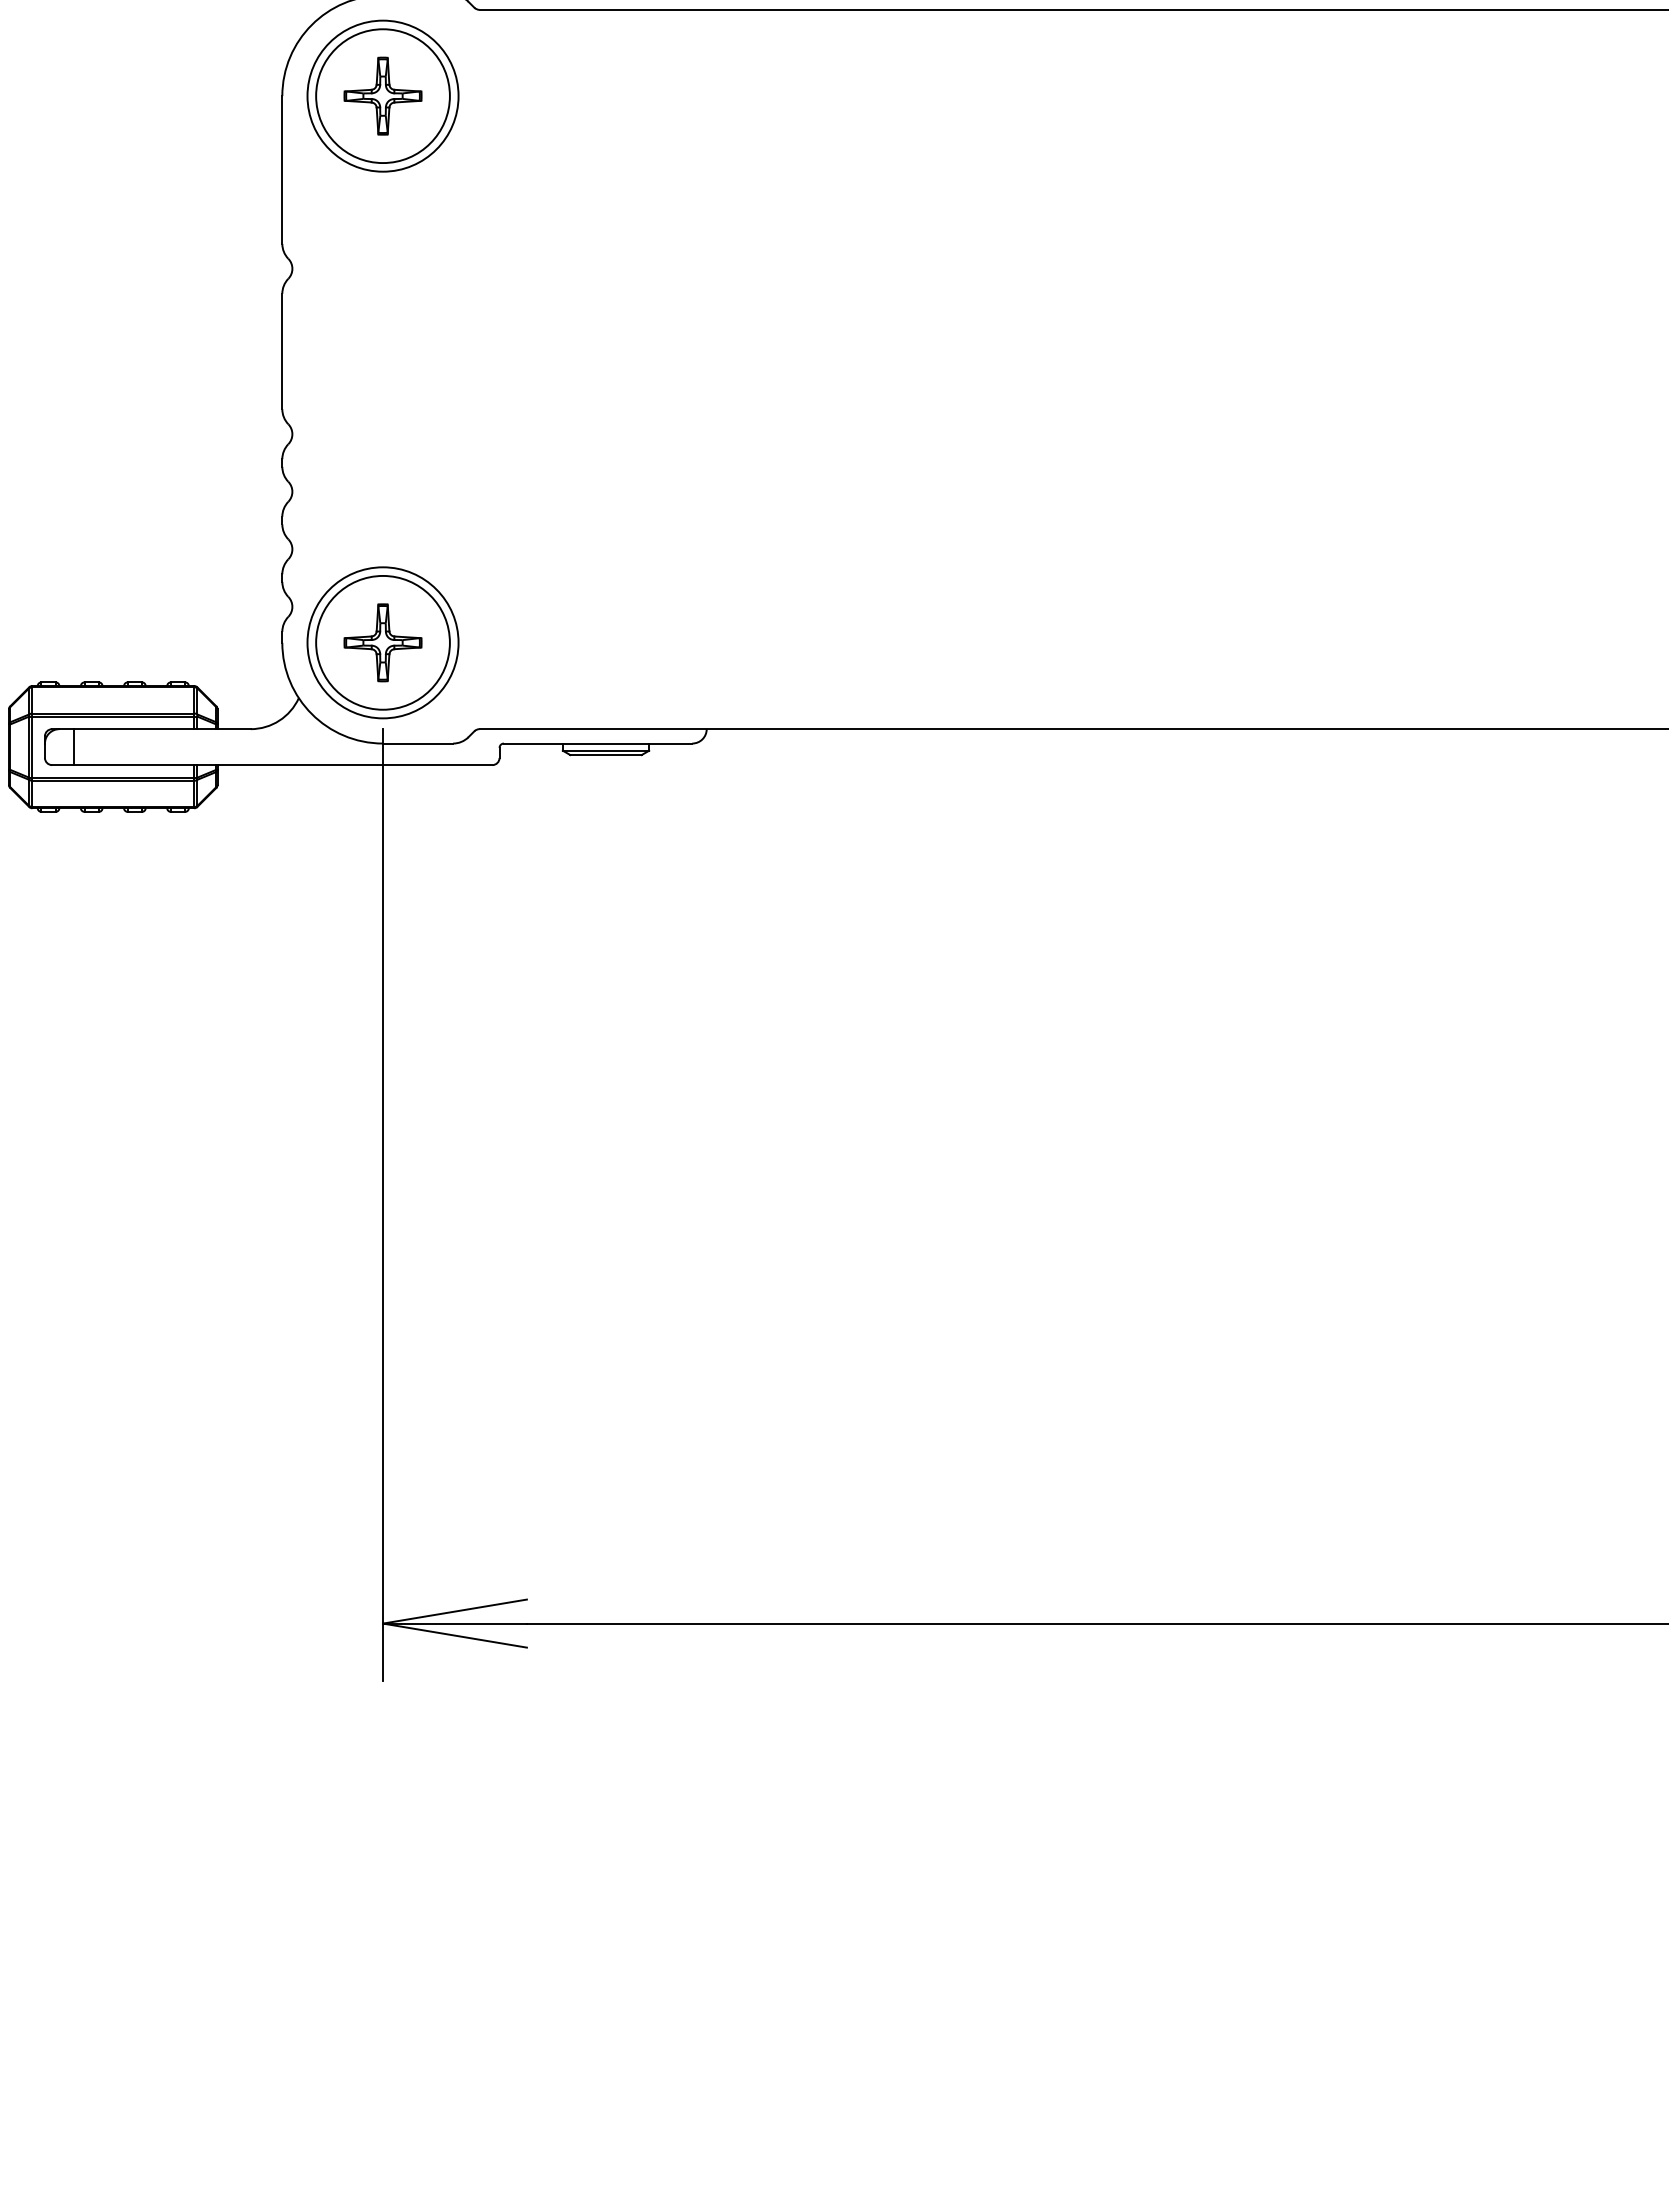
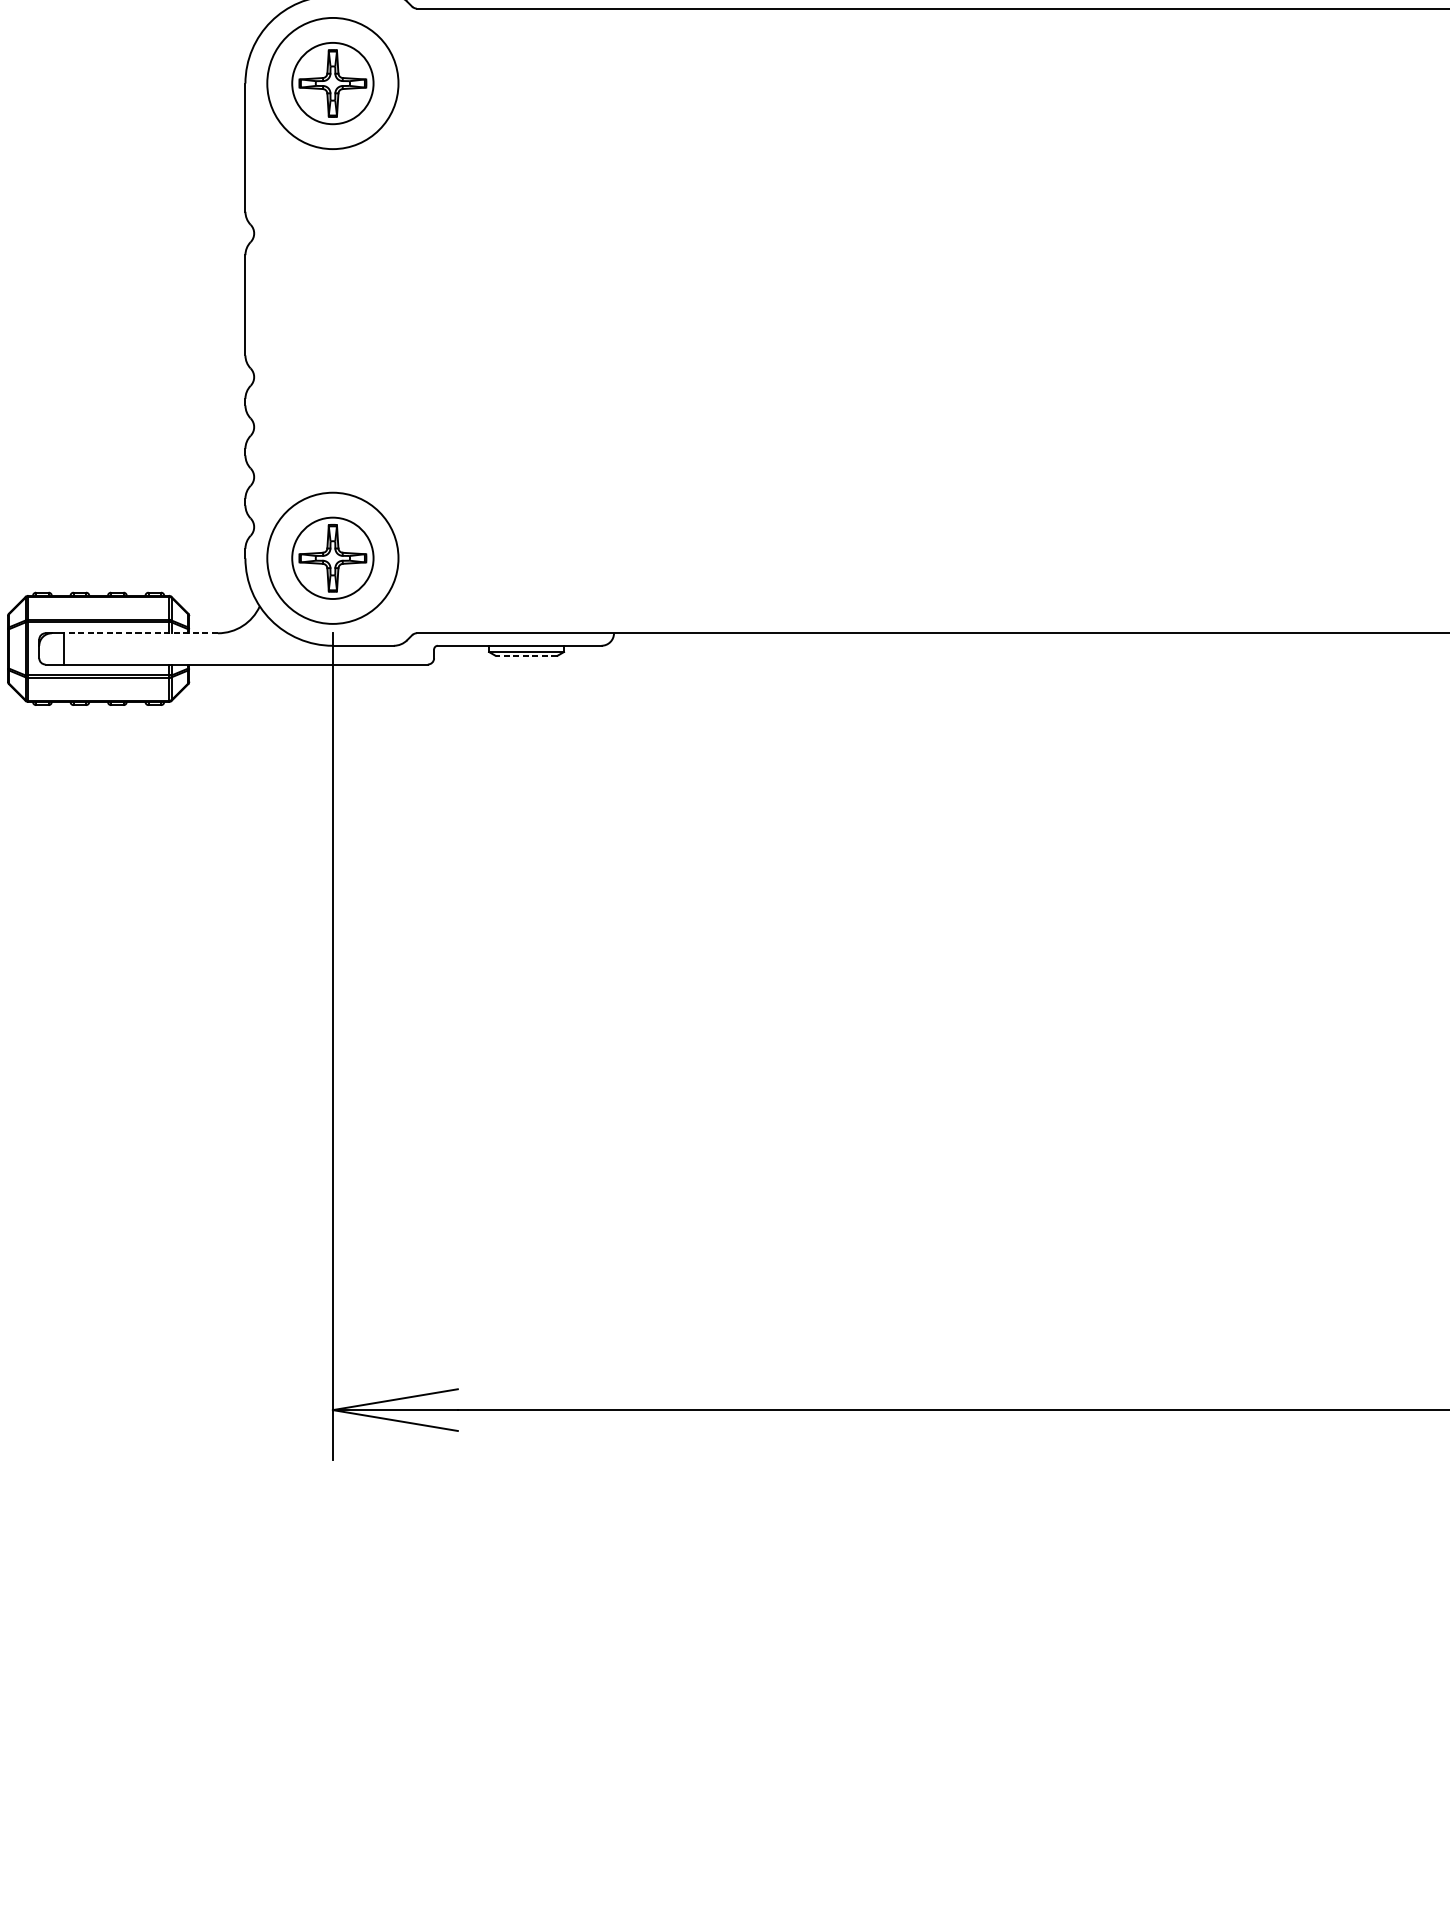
circle: (382, 96) -> (332, 83), size x0.7
circle: (382, 642) -> (332, 558), size x0.7
line: (161, 729) -> (140, 633), solid -> dashed
line: (606, 755) -> (526, 656), solid -> dashed

